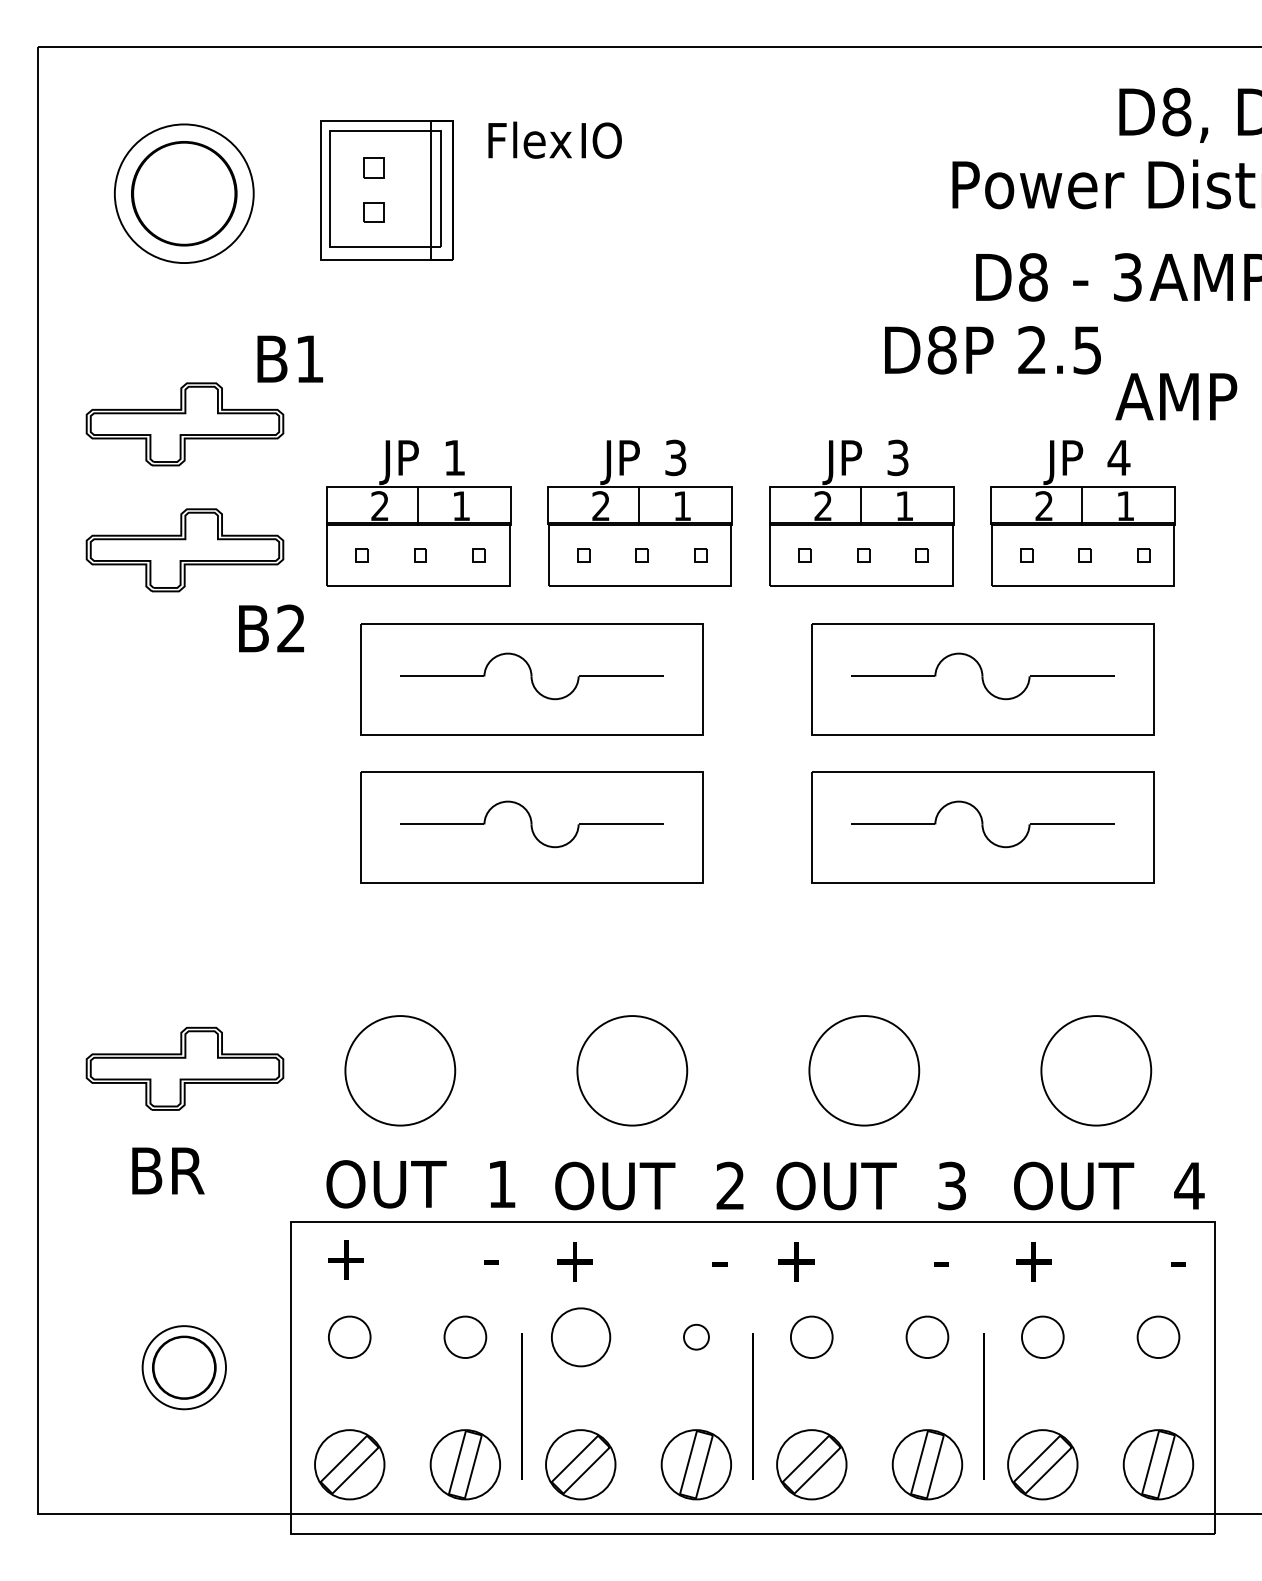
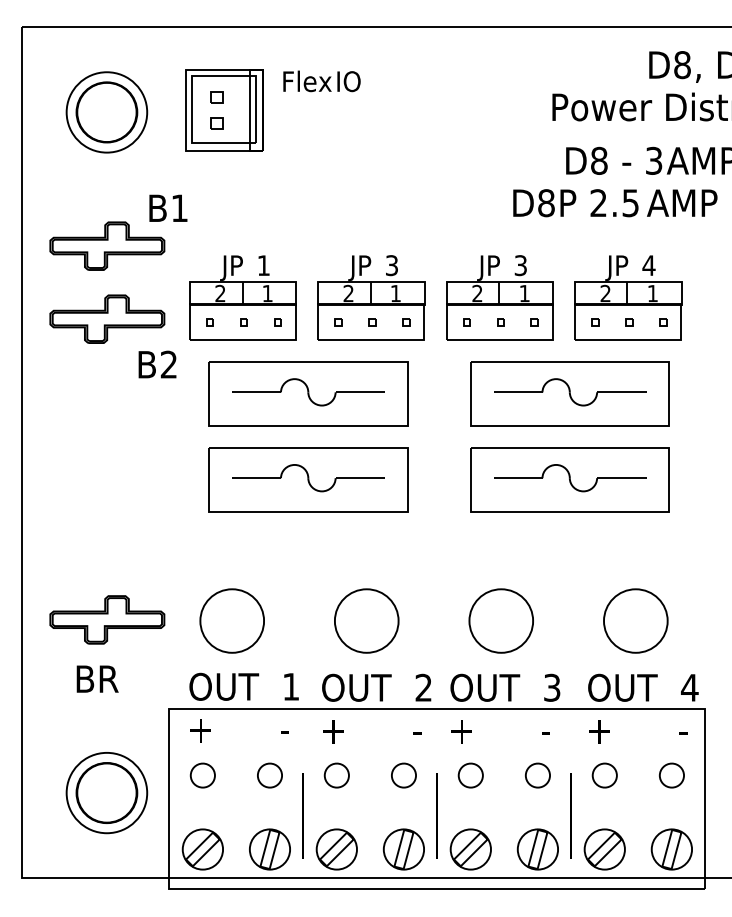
text: (1176, 395) -> (682, 202), moved
part: (580, 1337) -> (336, 775), size x0.71
part: (695, 1337) -> (403, 775), size x1.67
part: (183, 1368) -> (106, 793), size x1.67

